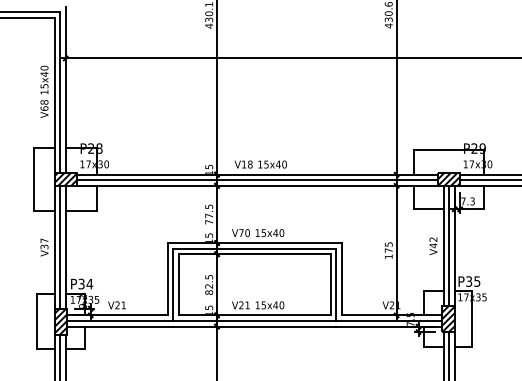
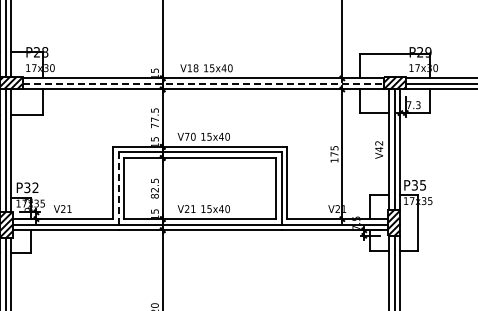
line: (257, 180) -> (203, 84), solid -> dashed
text: (89, 283) -> (35, 187), P34 -> P32
line: (173, 284) -> (119, 188), solid -> dashed

